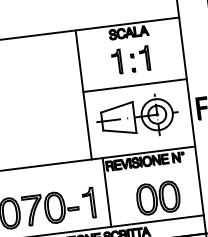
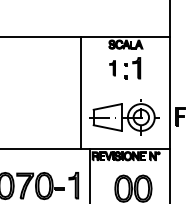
part: (116, 62) -> (112, 68), size x0.7
line: (135, 85) -> (125, 90), removed

